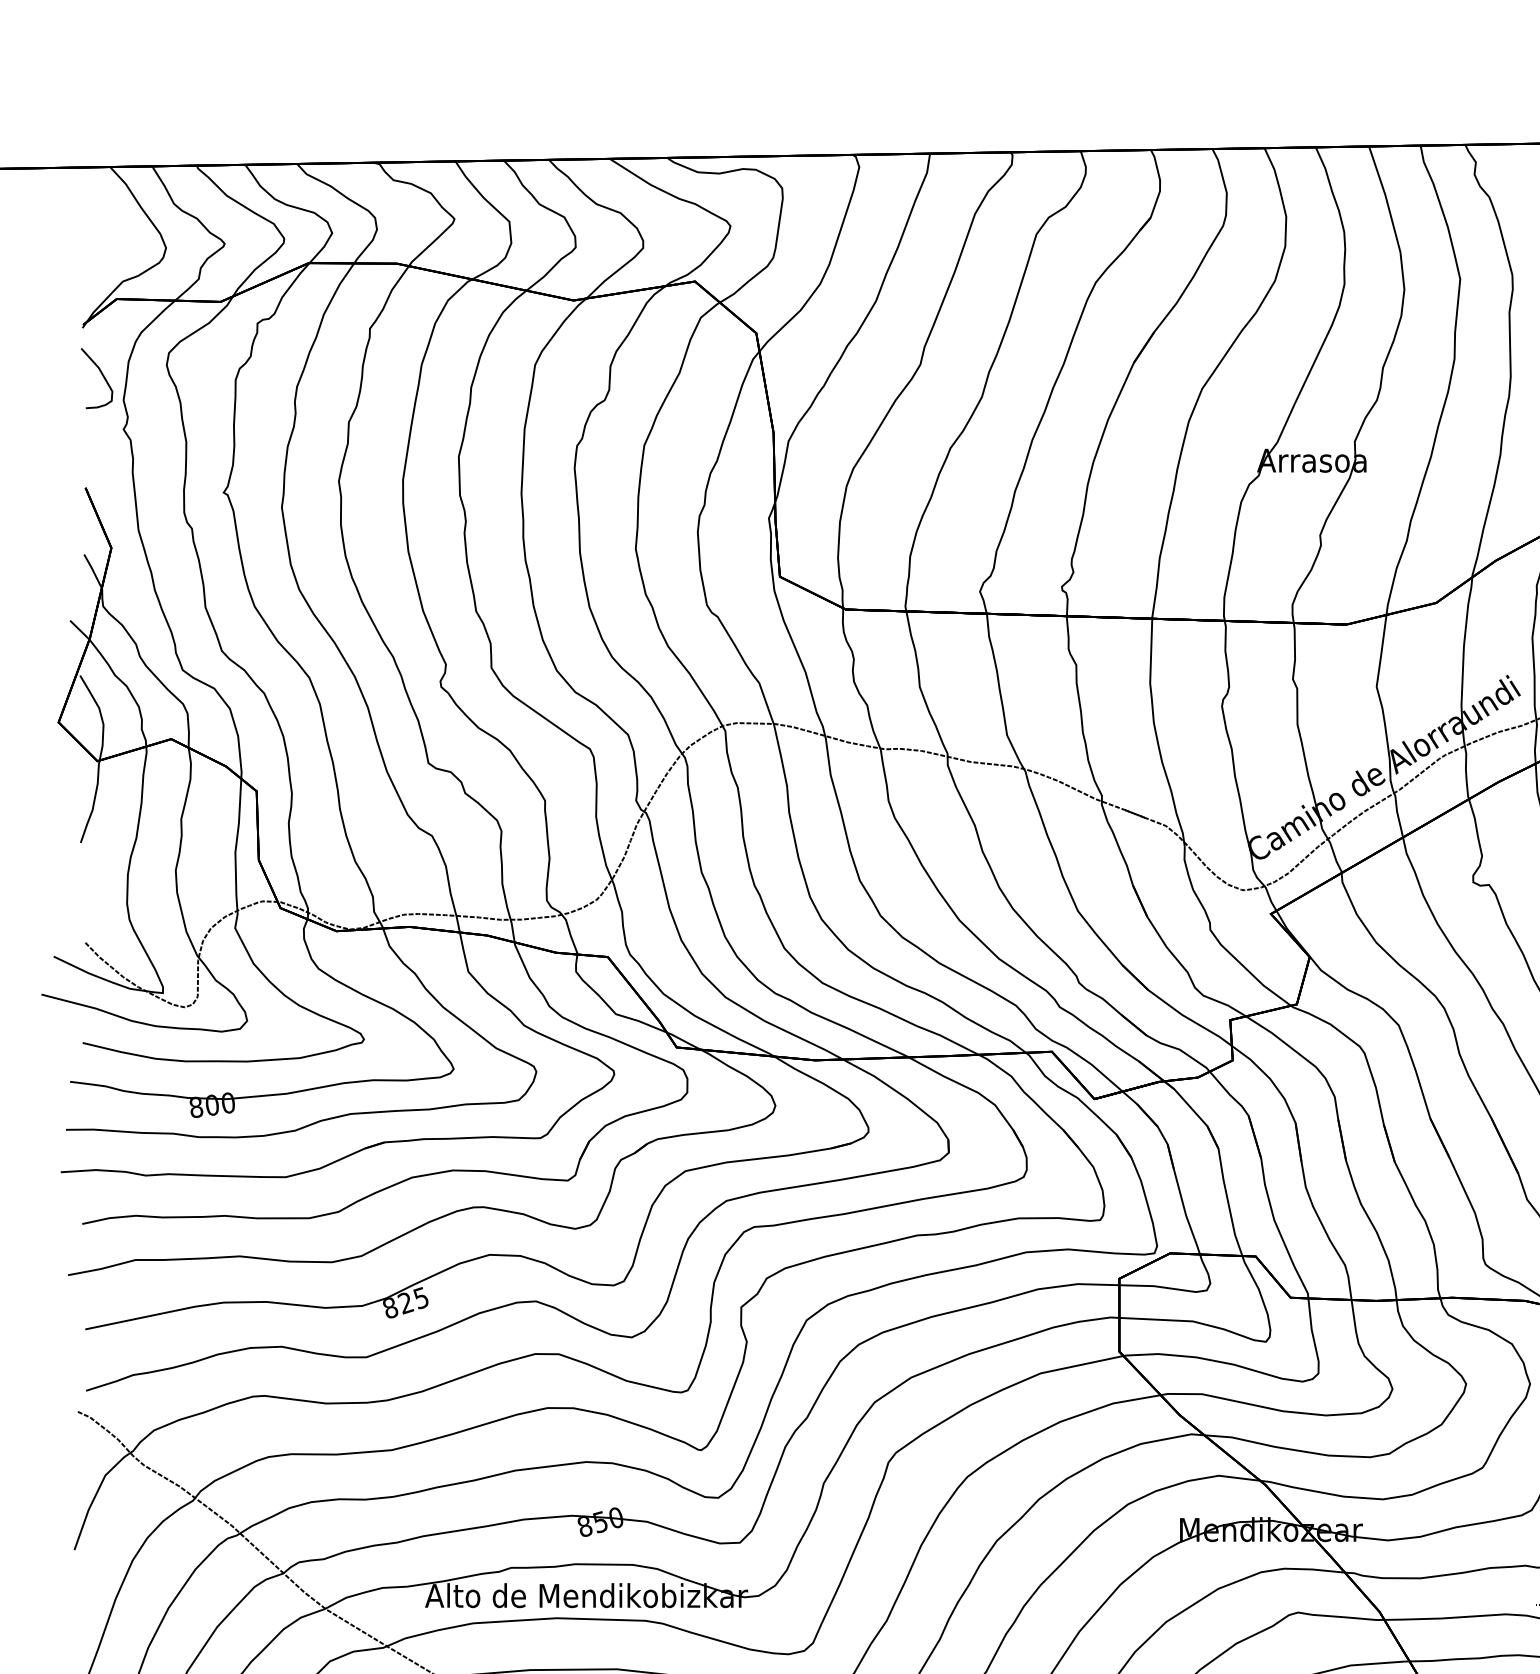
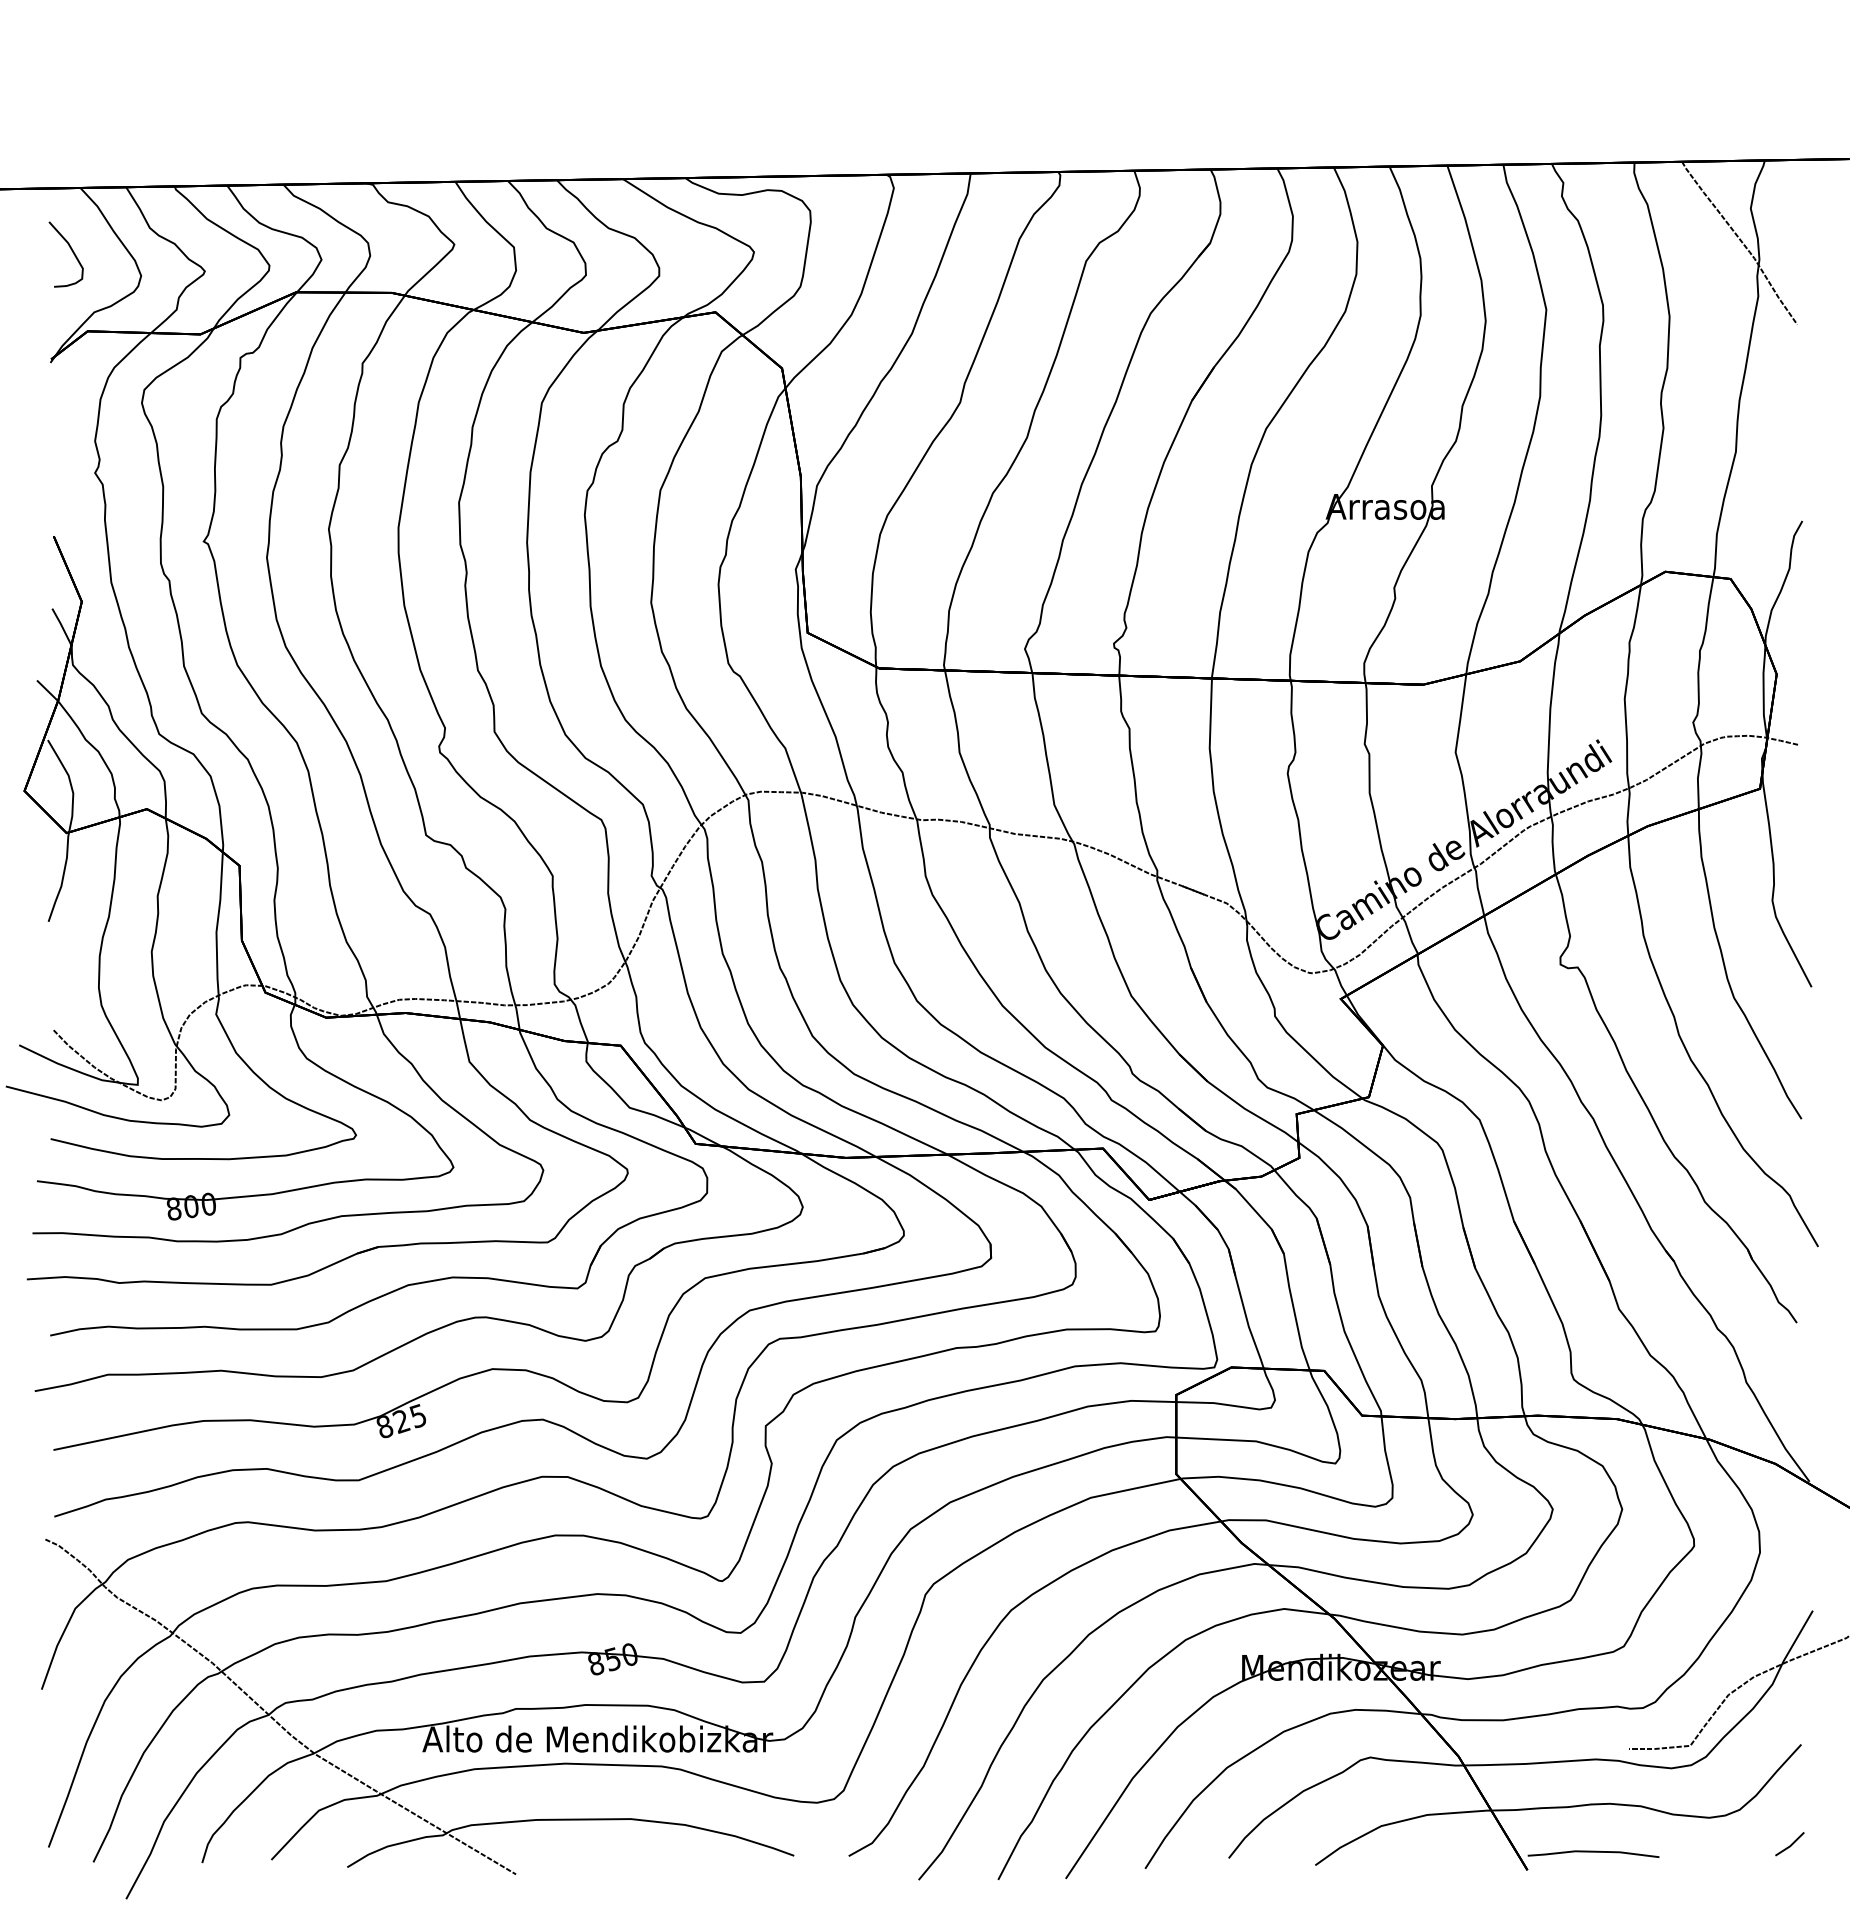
curve: (100, 373) -> (70, 249), moved

